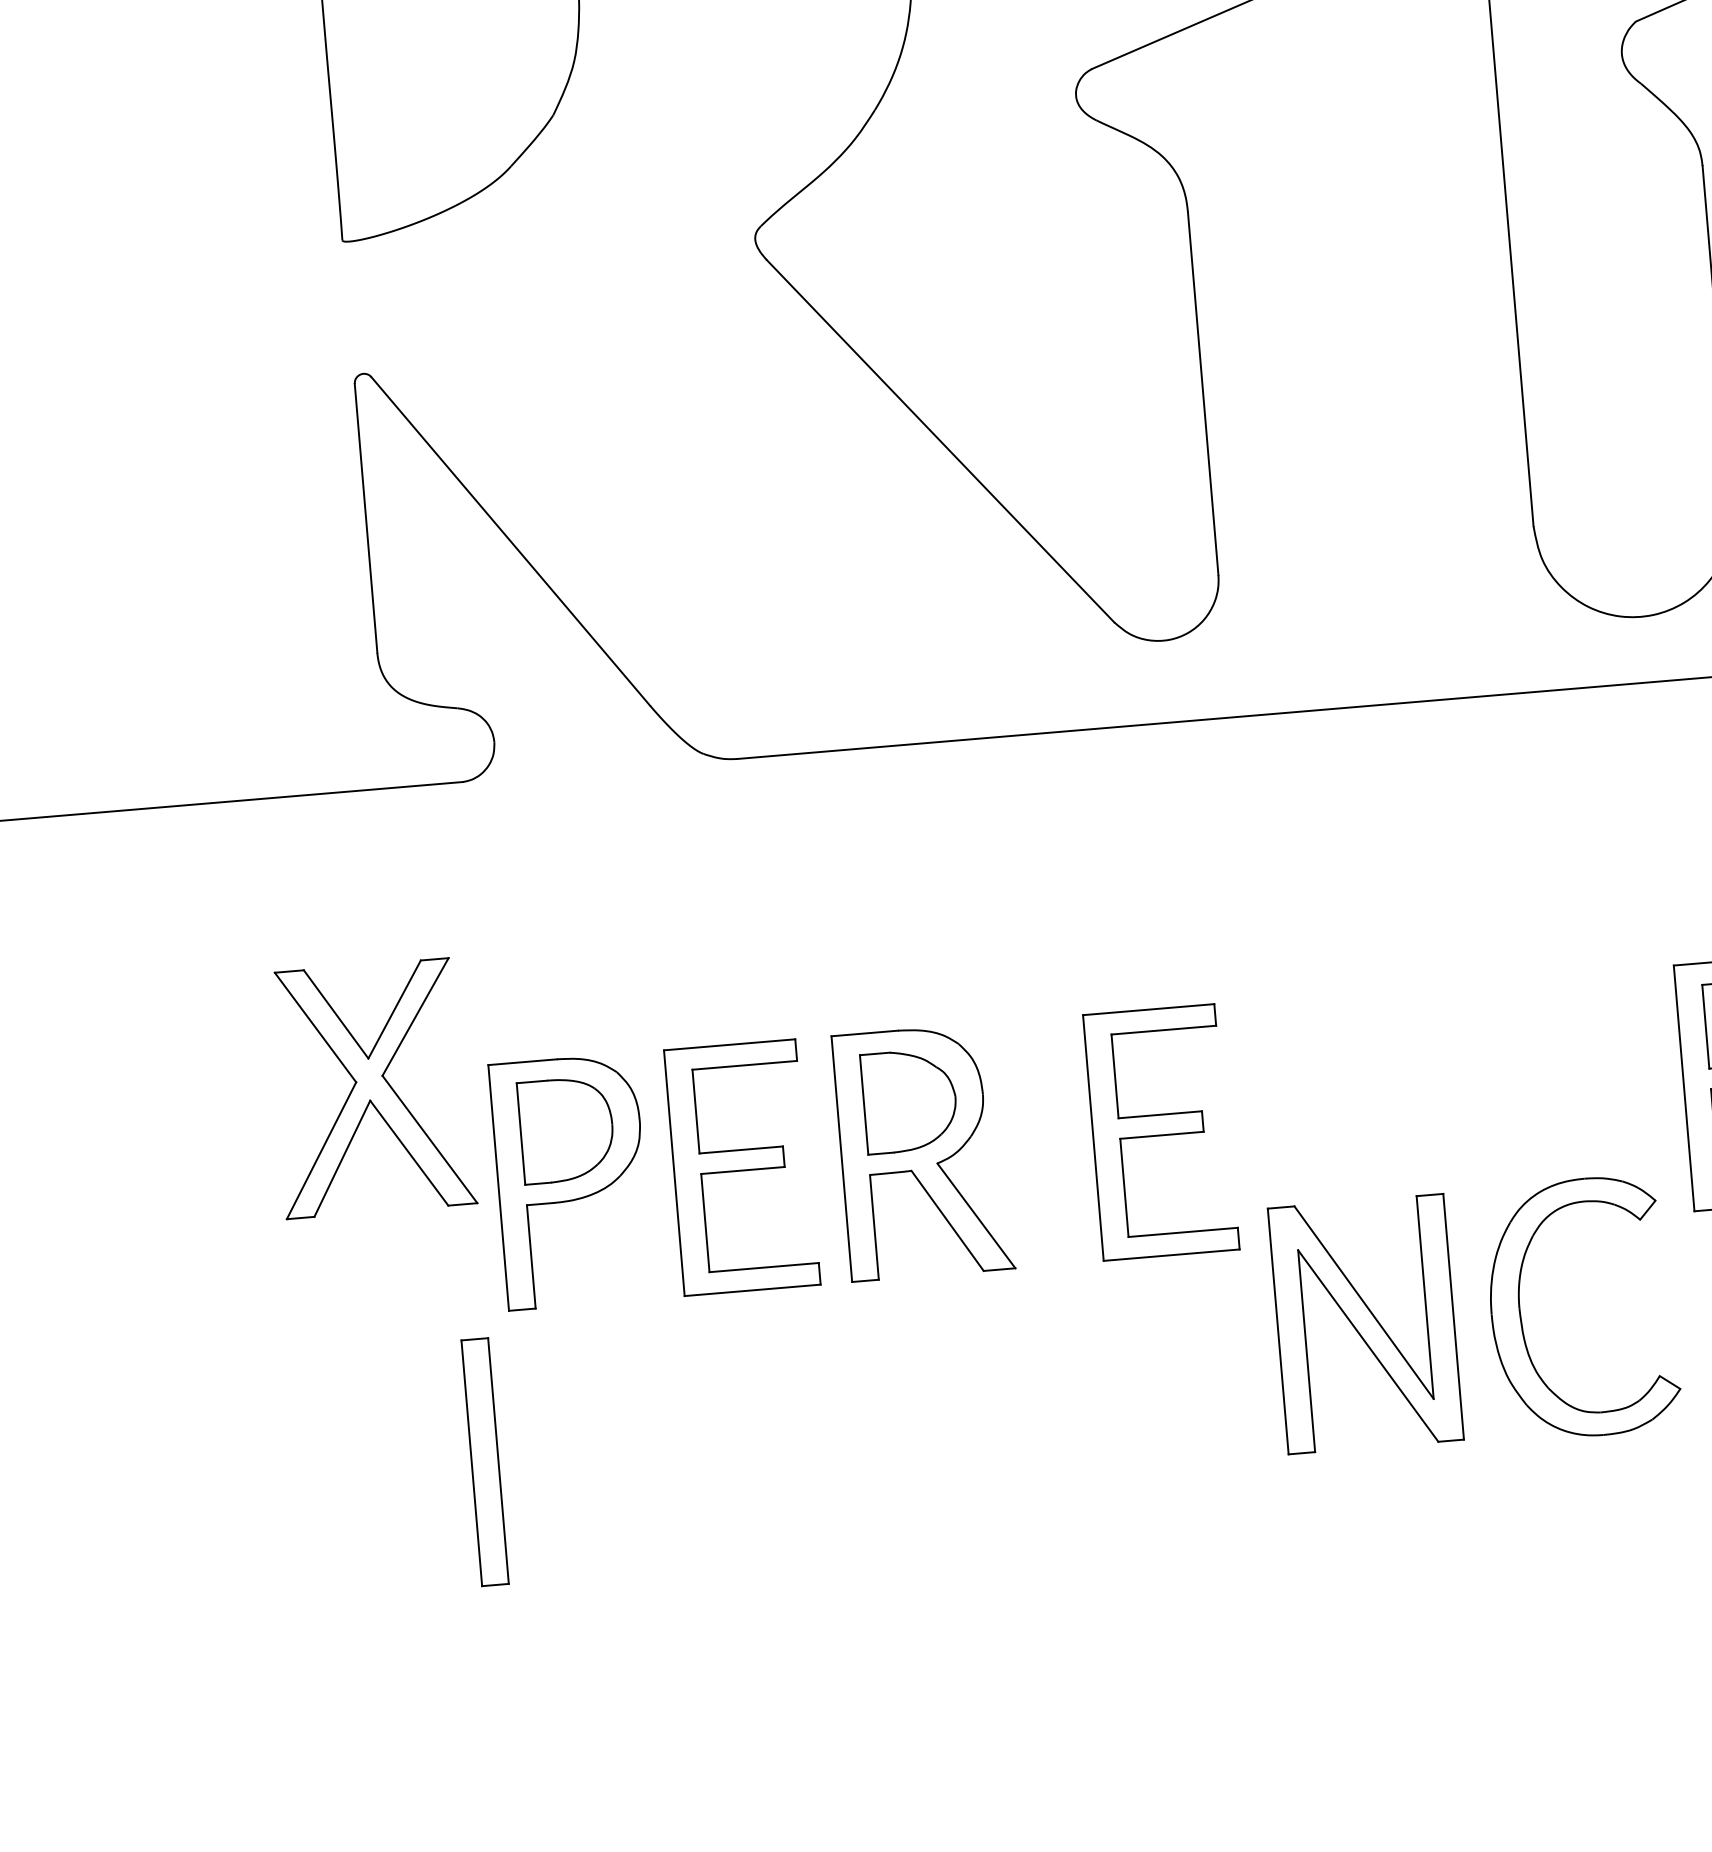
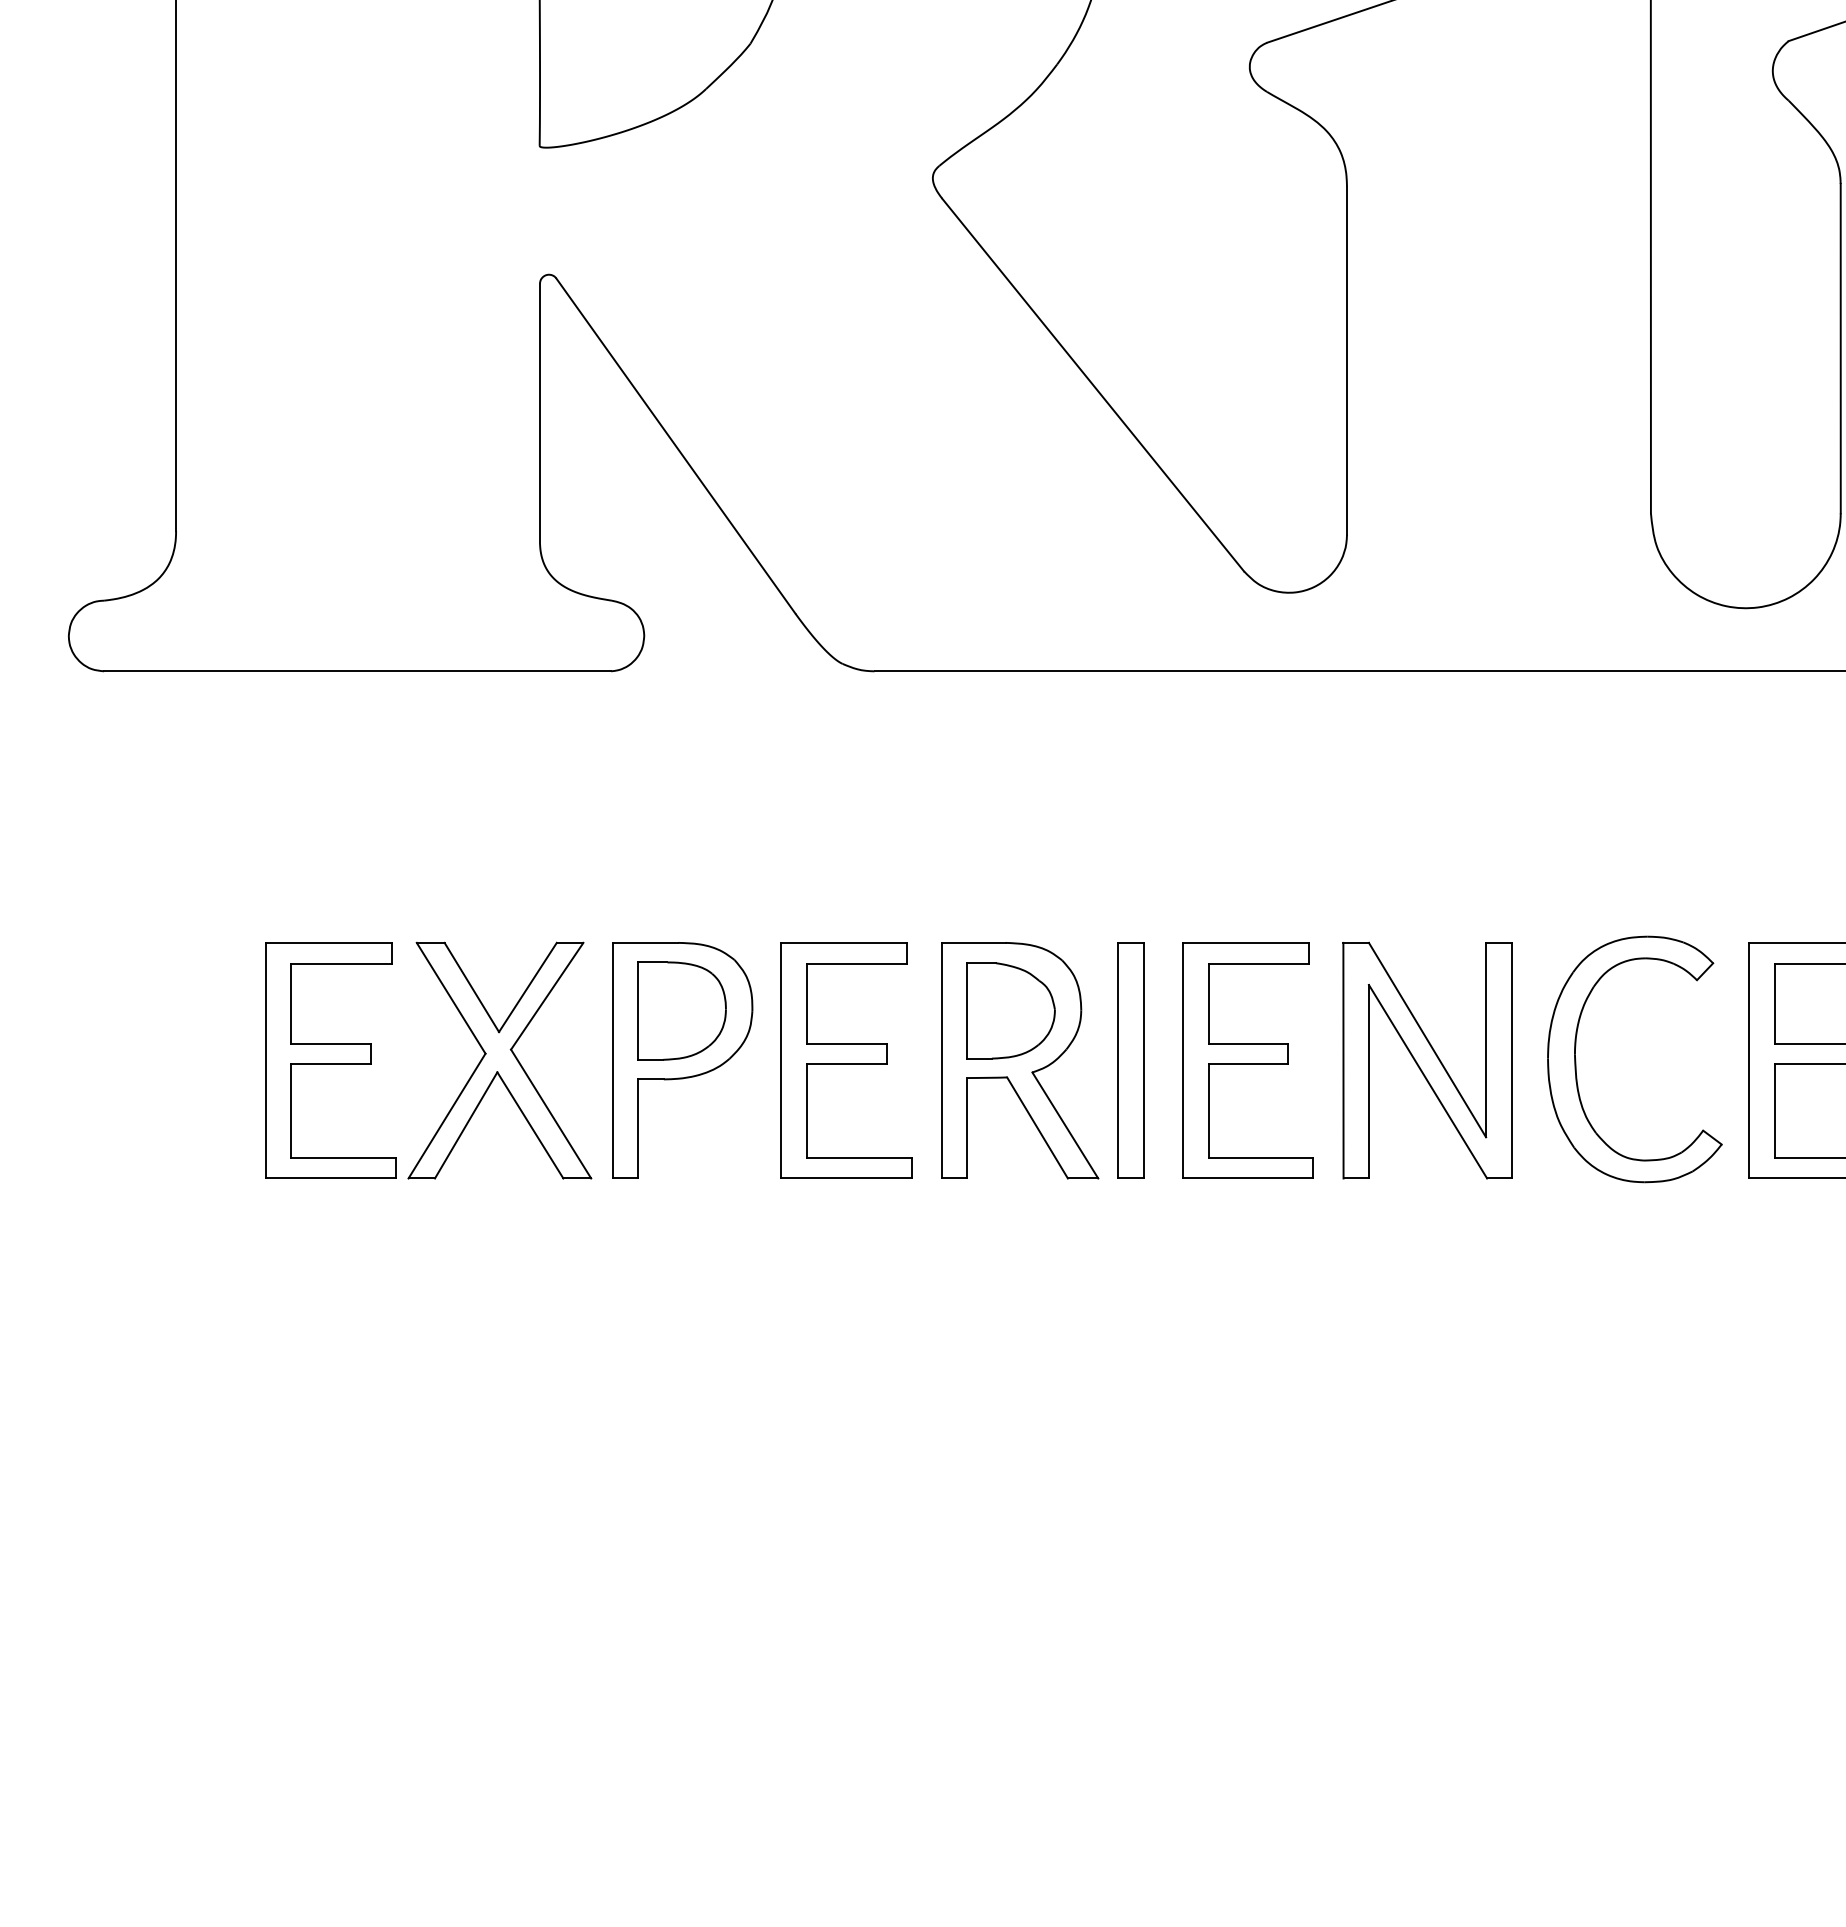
part: (371, 1088) -> (499, 1060), moved
part: (204, 1212) -> (330, 1060), added
part: (1521, 1314) -> (1576, 1060), moved
part: (1365, 1323) -> (1427, 1060), moved
part: (484, 1462) -> (1130, 1060), moved

